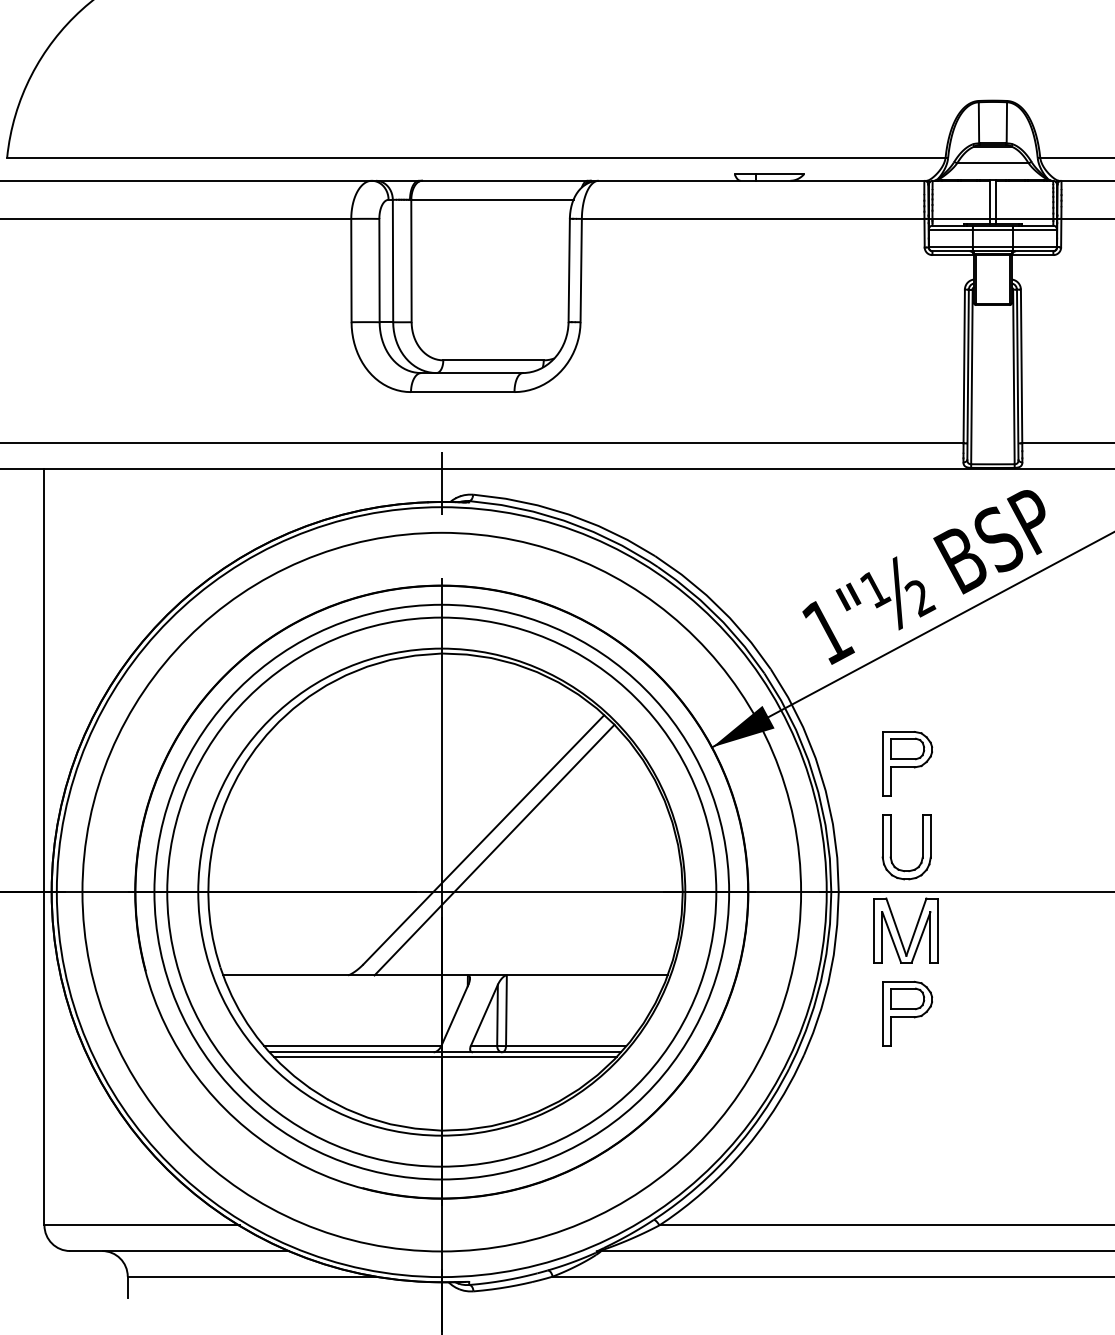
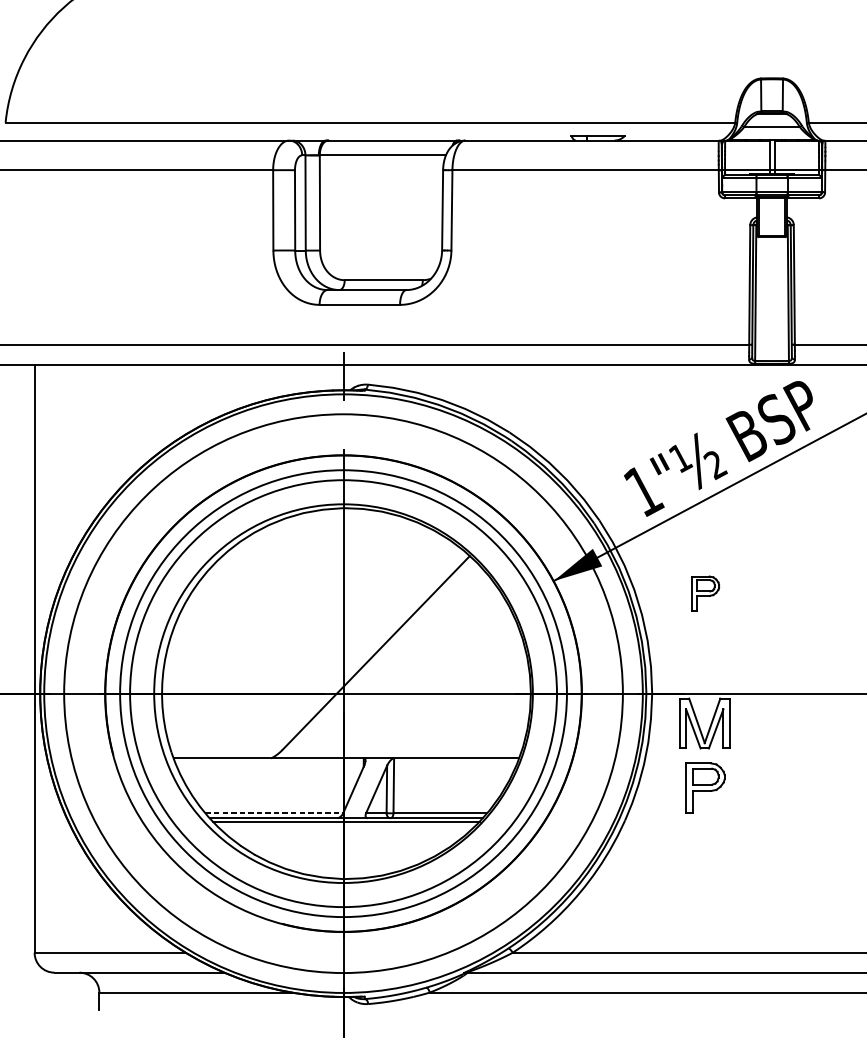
part: (907, 763) -> (705, 593), size x0.7
part: (891, 847) -> (693, 658), removed
line: (494, 849) -> (384, 660), removed
line: (352, 1046) -> (274, 813), solid -> dashed

